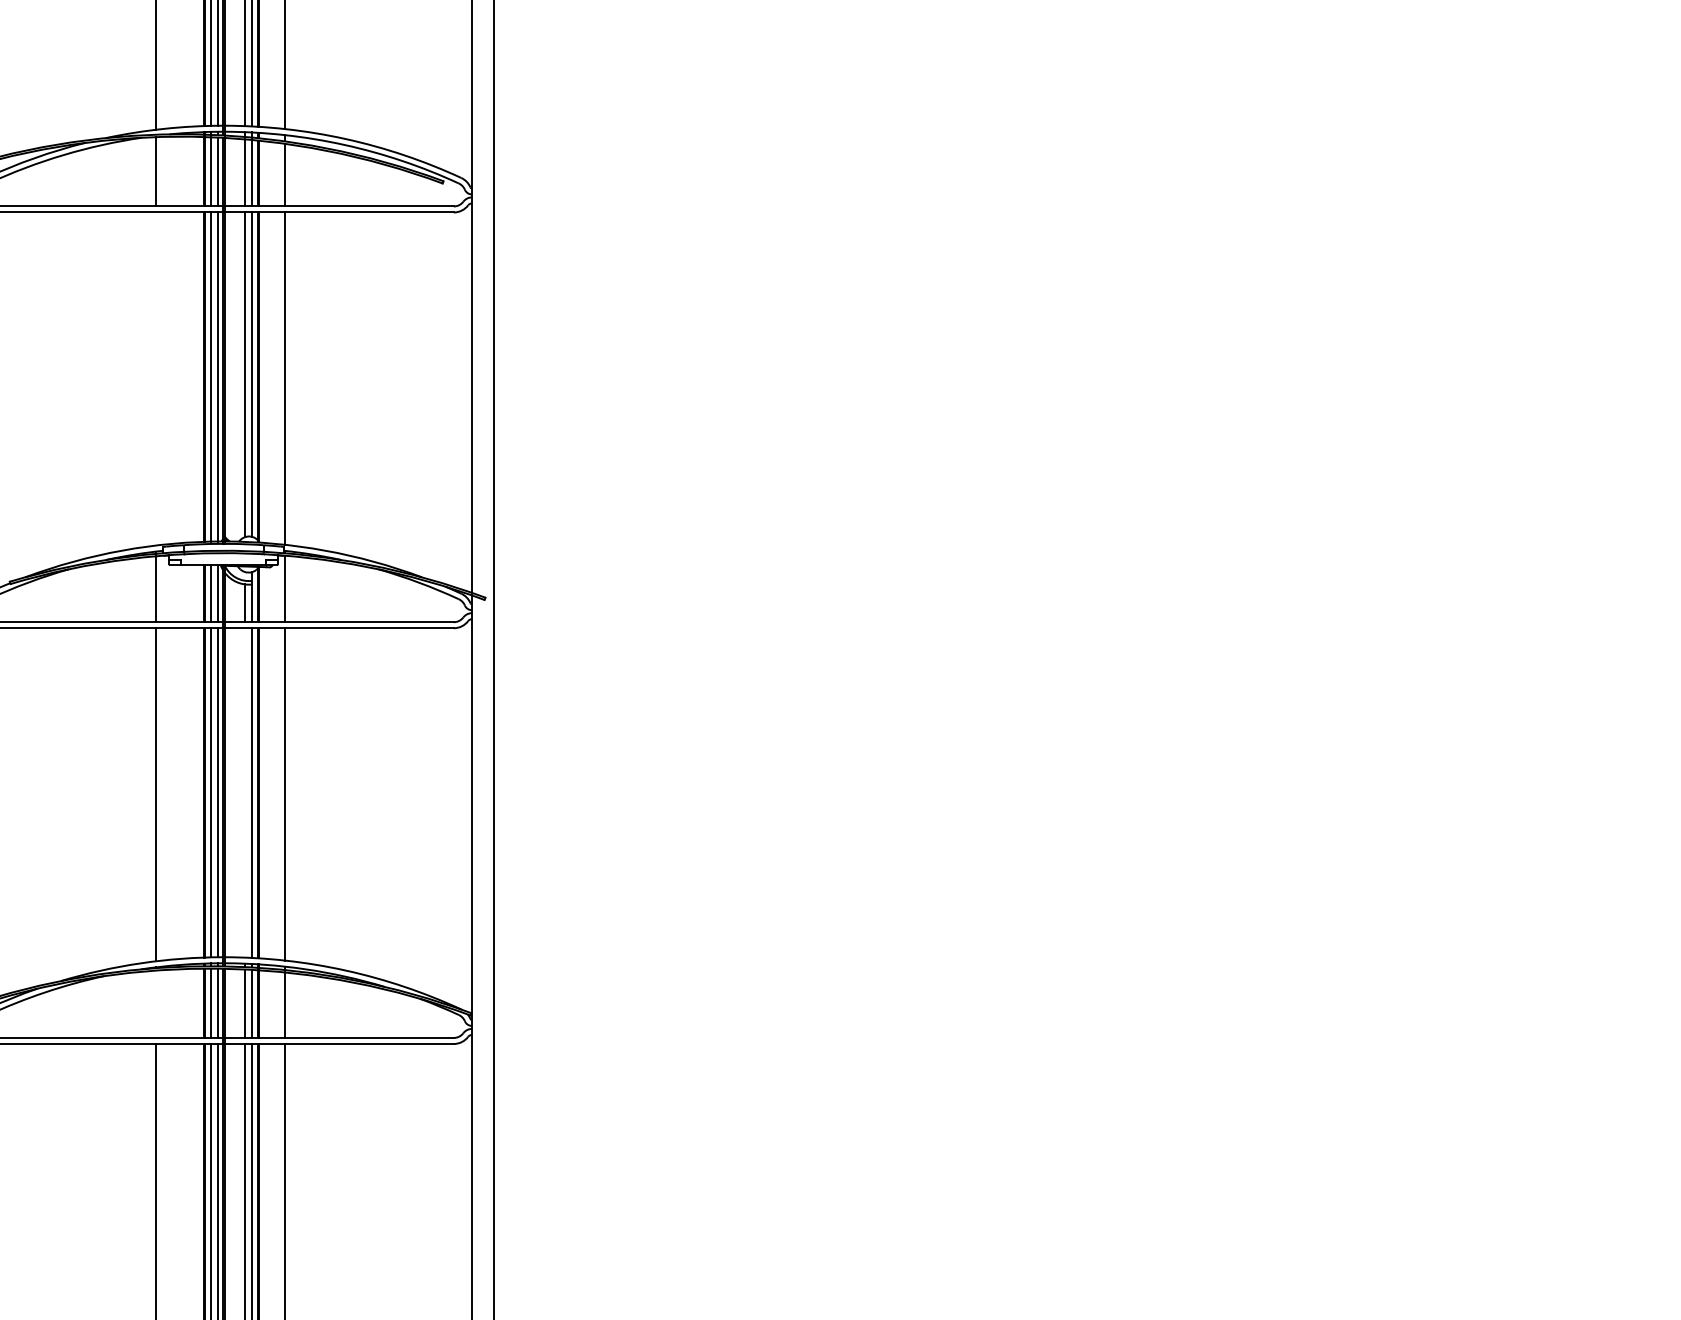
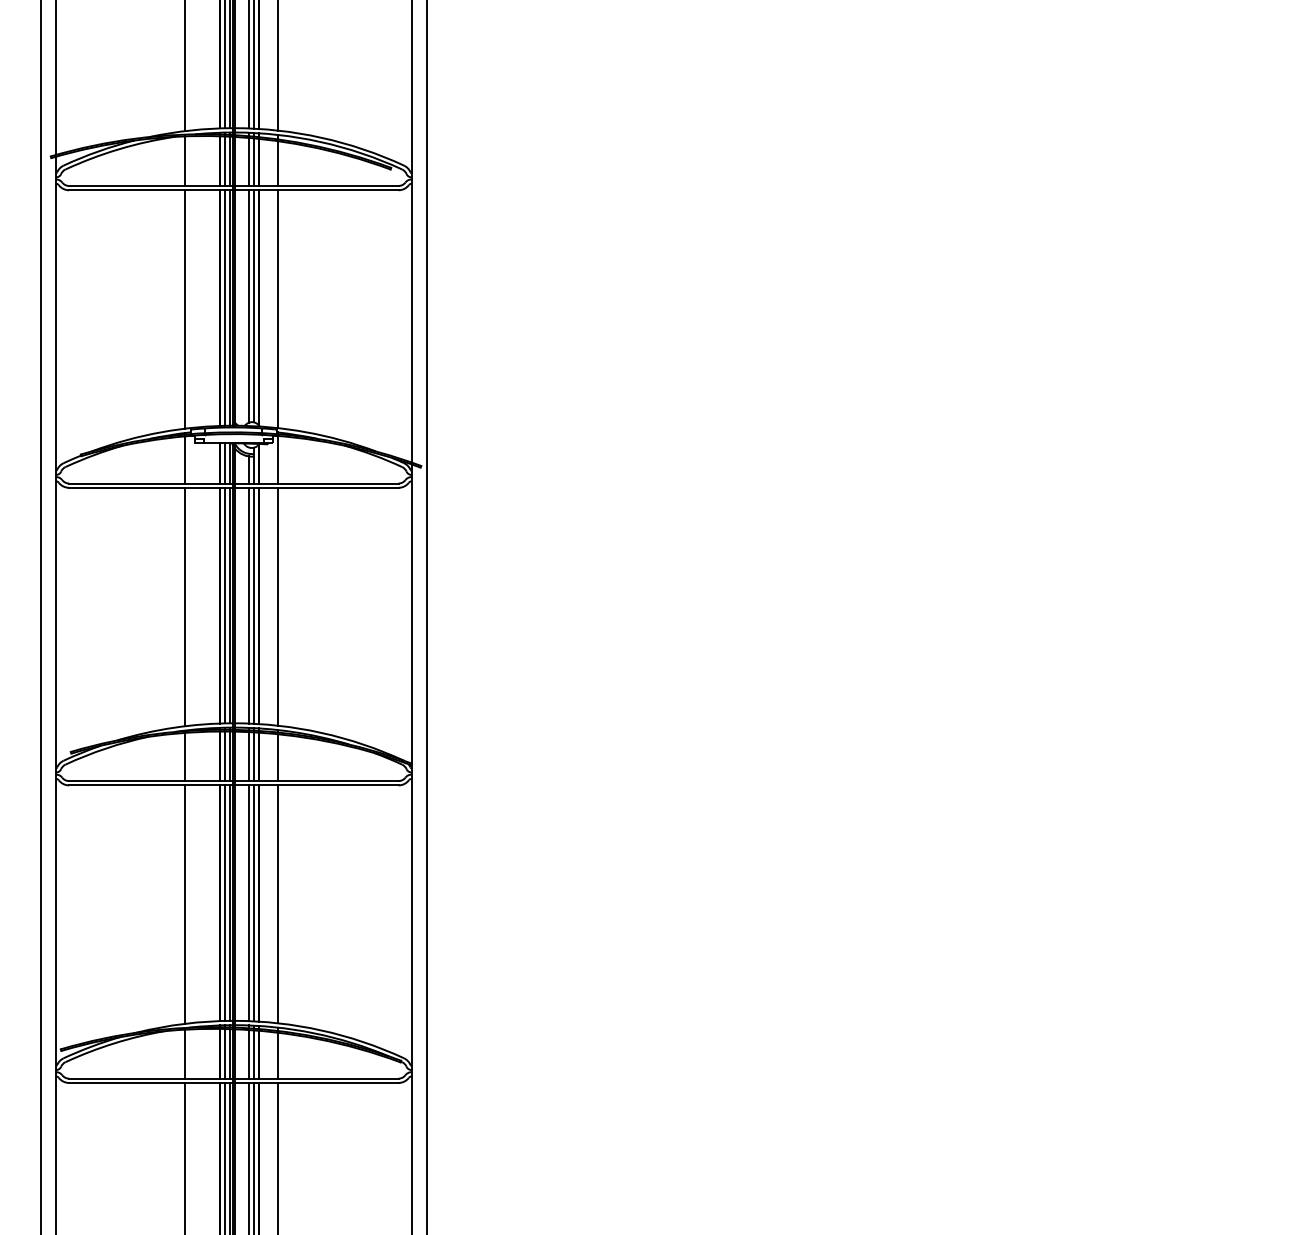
line: (156, 379) -> (185, 309), added
line: (244, 792) -> (248, 605), added
line: (156, 1003) -> (185, 756), added

